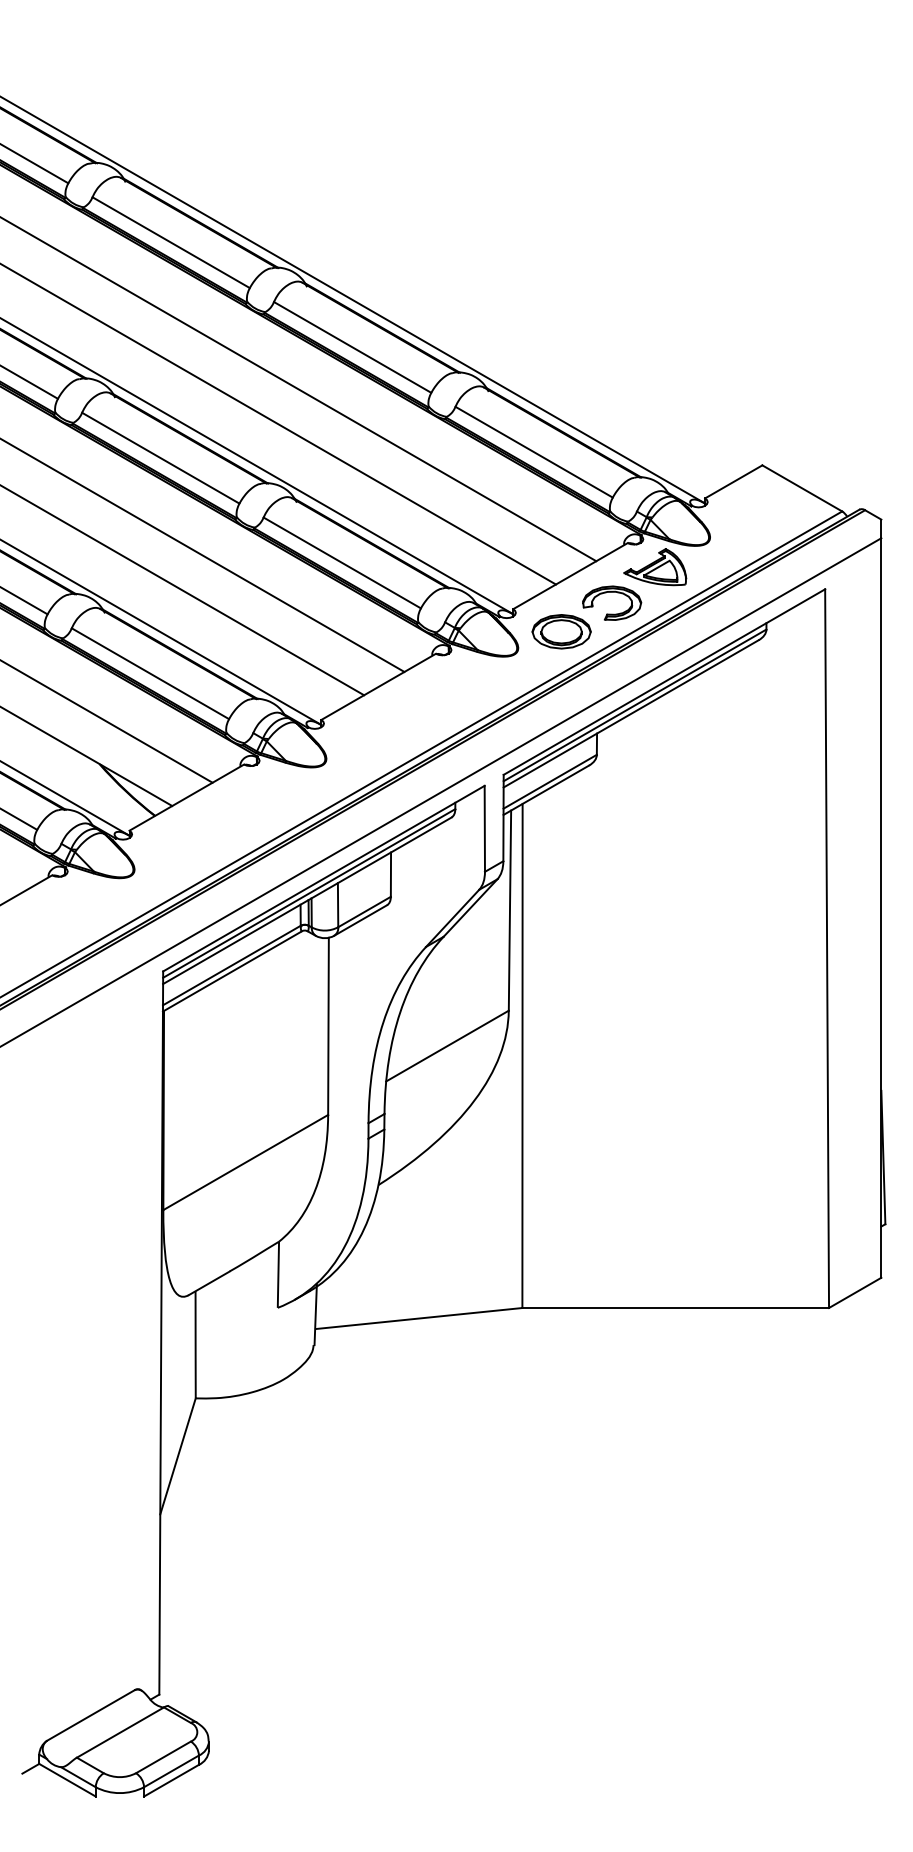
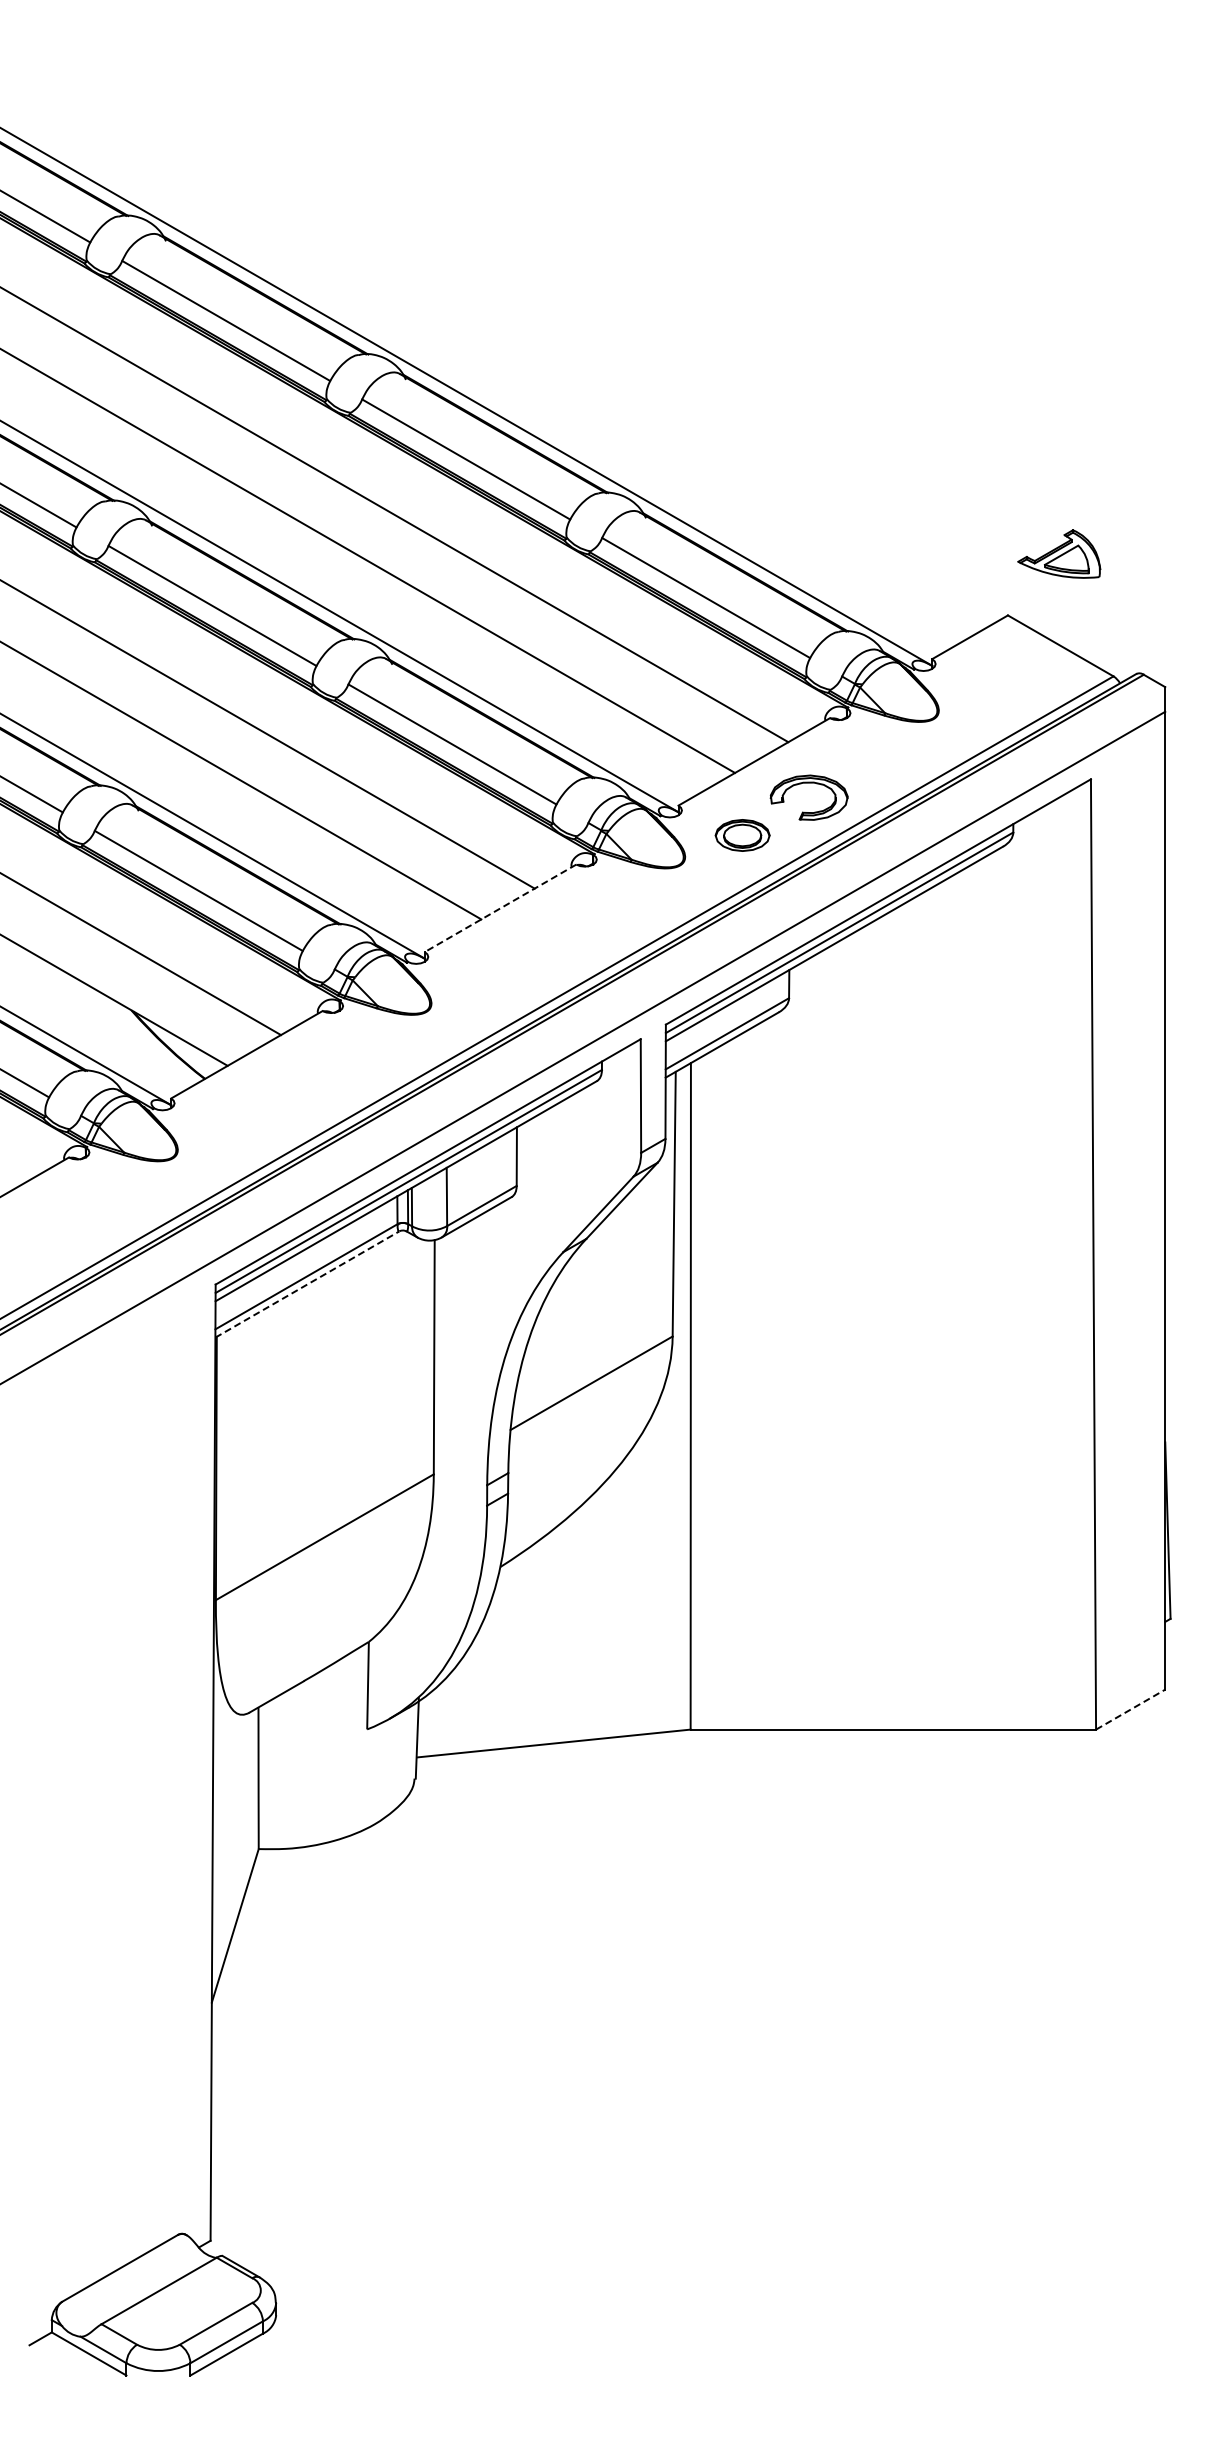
part: (655, 566) -> (1059, 553), moved
part: (561, 631) -> (742, 835), size x0.7
line: (378, 687) -> (500, 908), solid -> dashed
line: (232, 971) -> (307, 1284), solid -> dashed
line: (855, 1292) -> (1130, 1709), solid -> dashed

